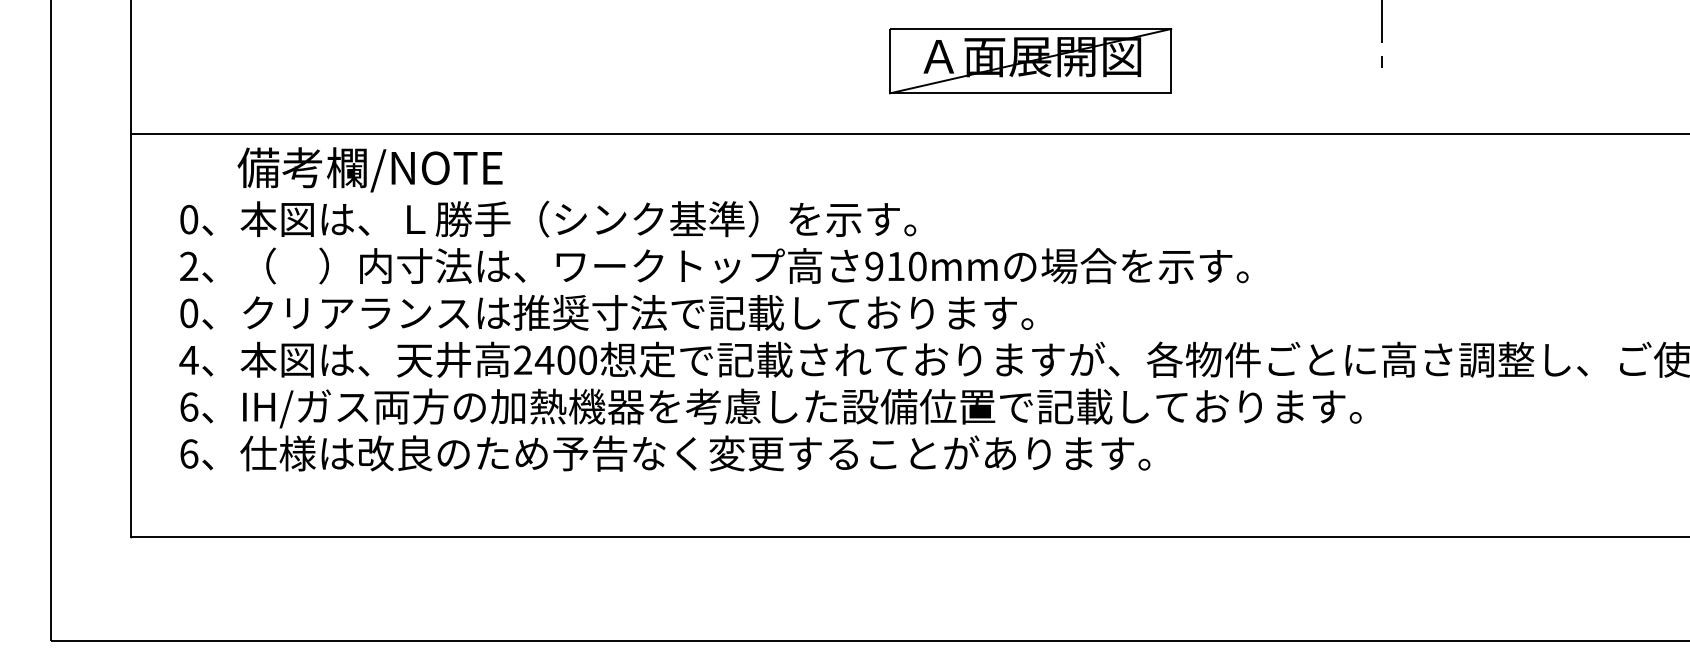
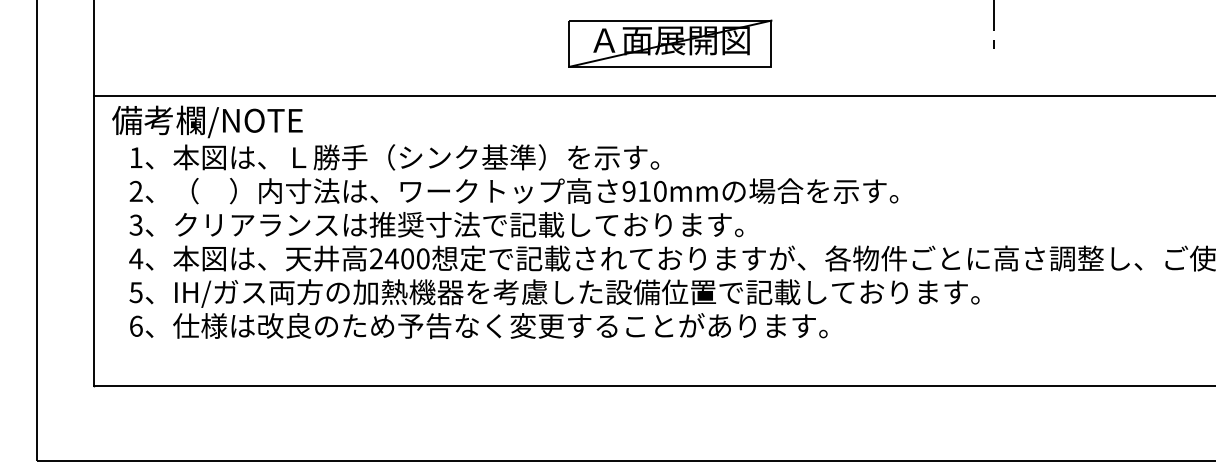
part: (1030, 61) -> (670, 44), moved
text: (369, 169) -> (206, 121), moved
text: (189, 219) -> (136, 157), 0 -> 1
text: (188, 313) -> (135, 225), 0 -> 3
text: (188, 406) -> (135, 292), 6 -> 5

